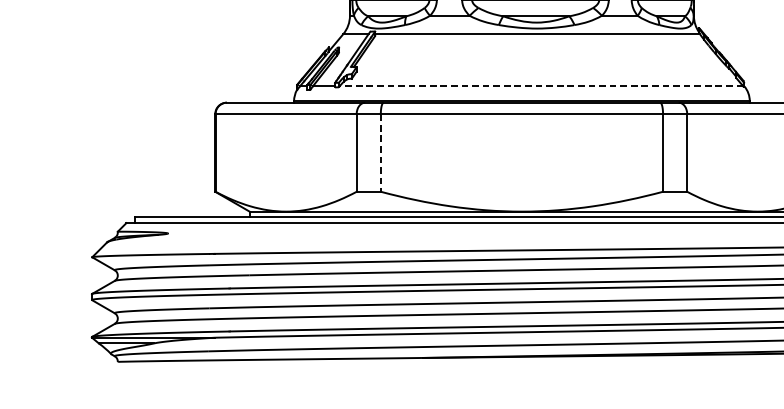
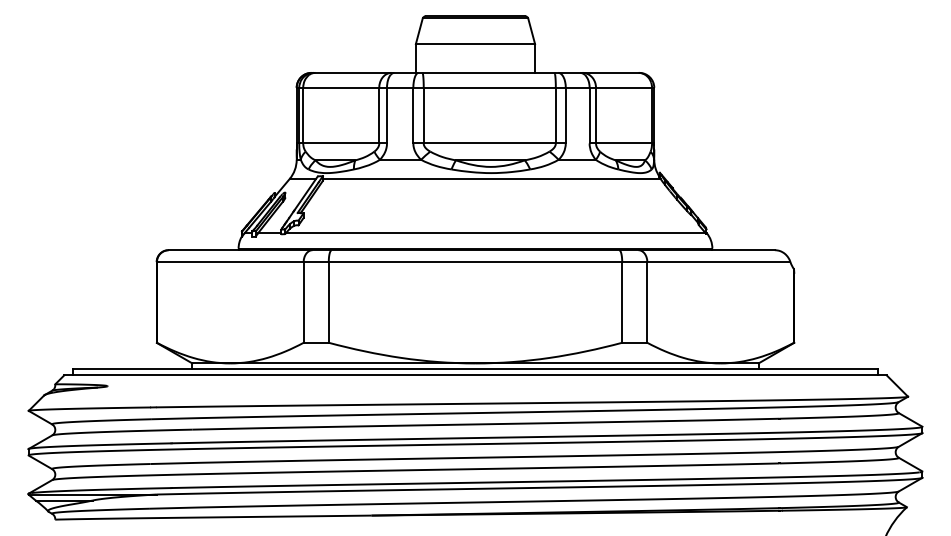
line: (541, 86) -> (495, 233), dashed -> solid
line: (380, 153) -> (328, 302), dashed -> solid

